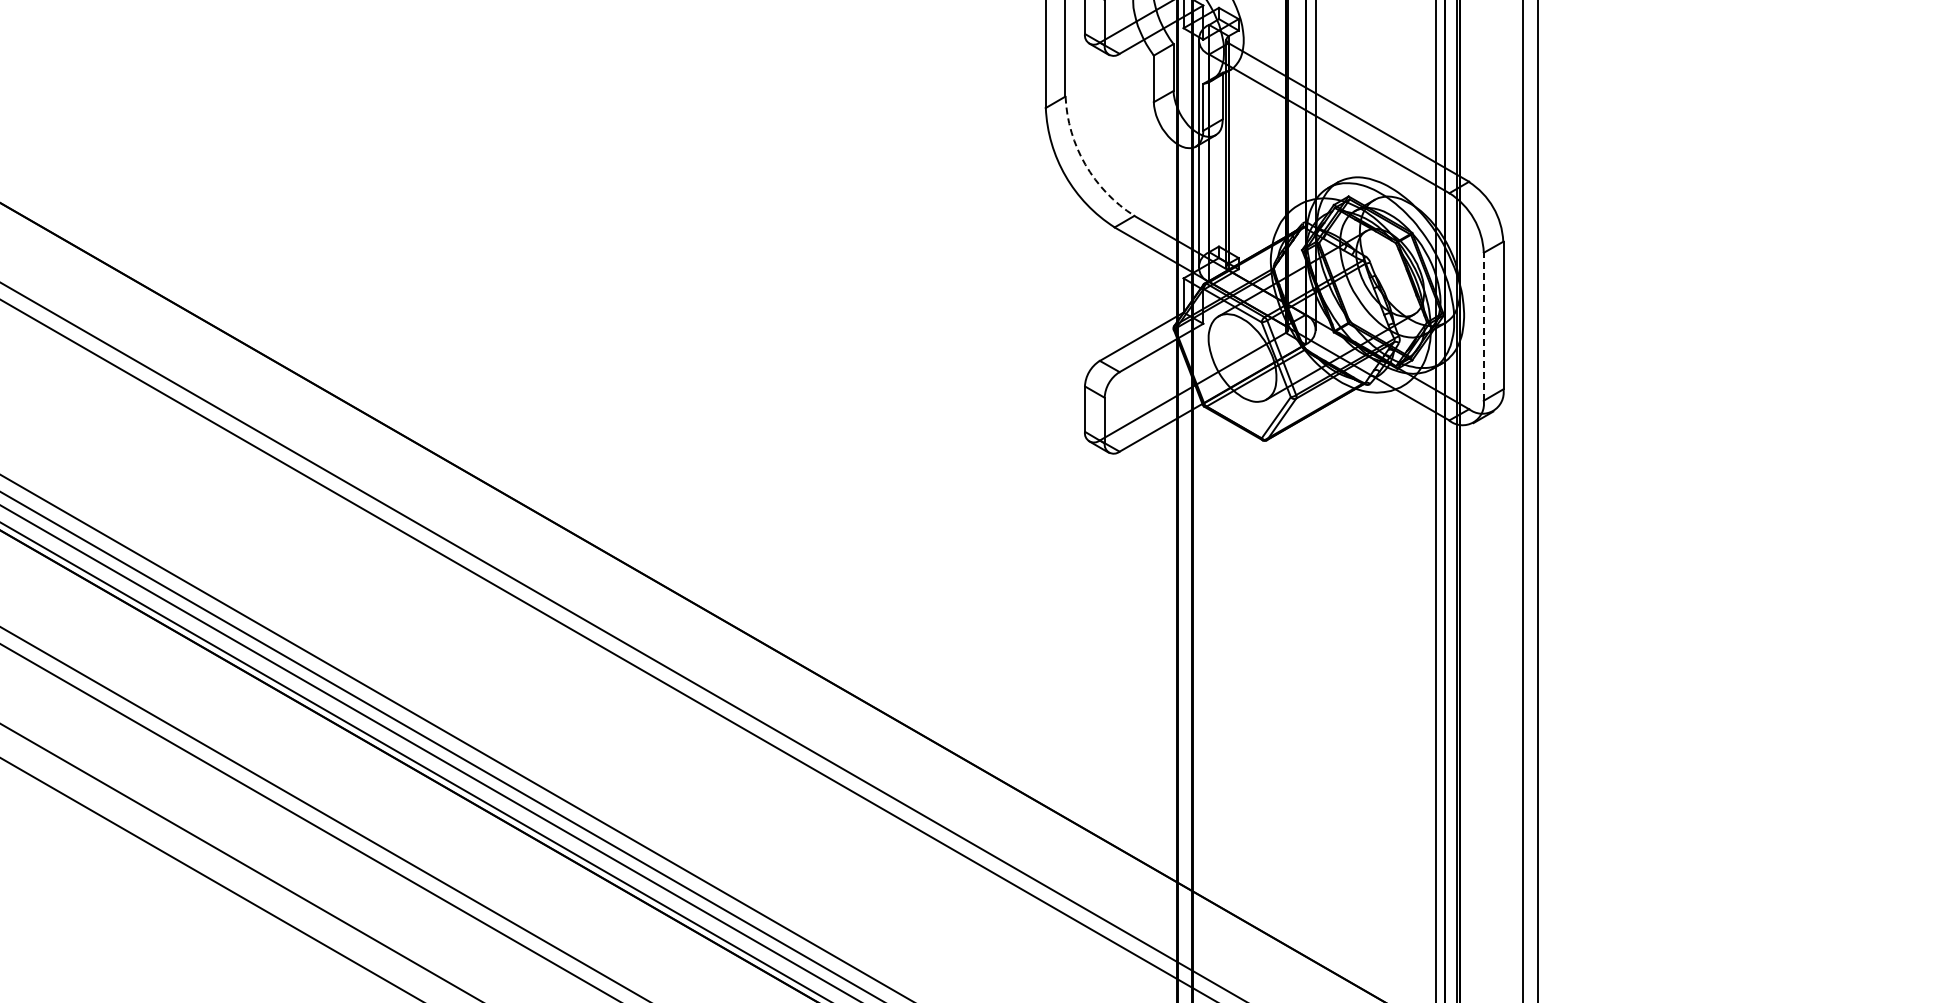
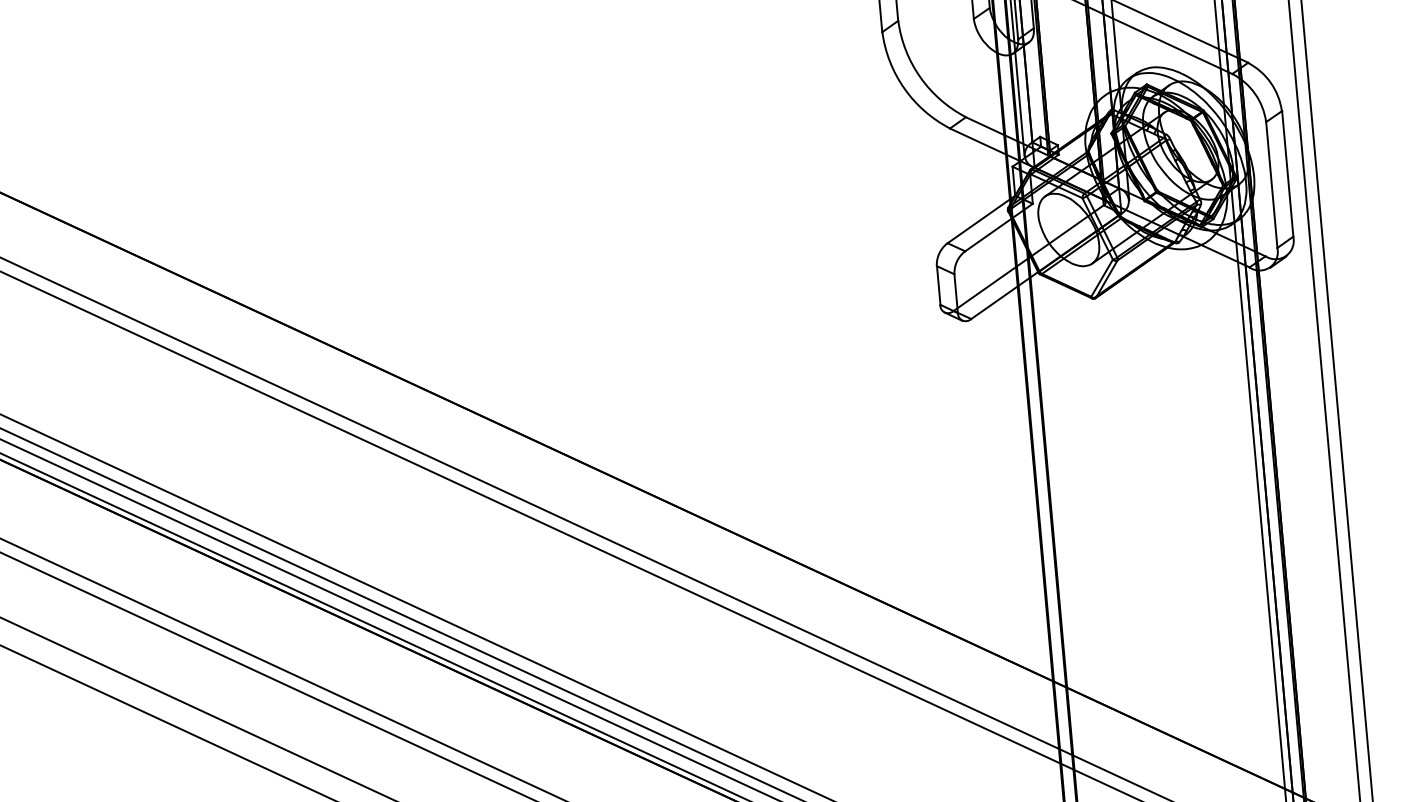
arc: (1085, 164) -> (920, 77), dashed -> solid
line: (1483, 326) -> (1271, 184), dashed -> solid

